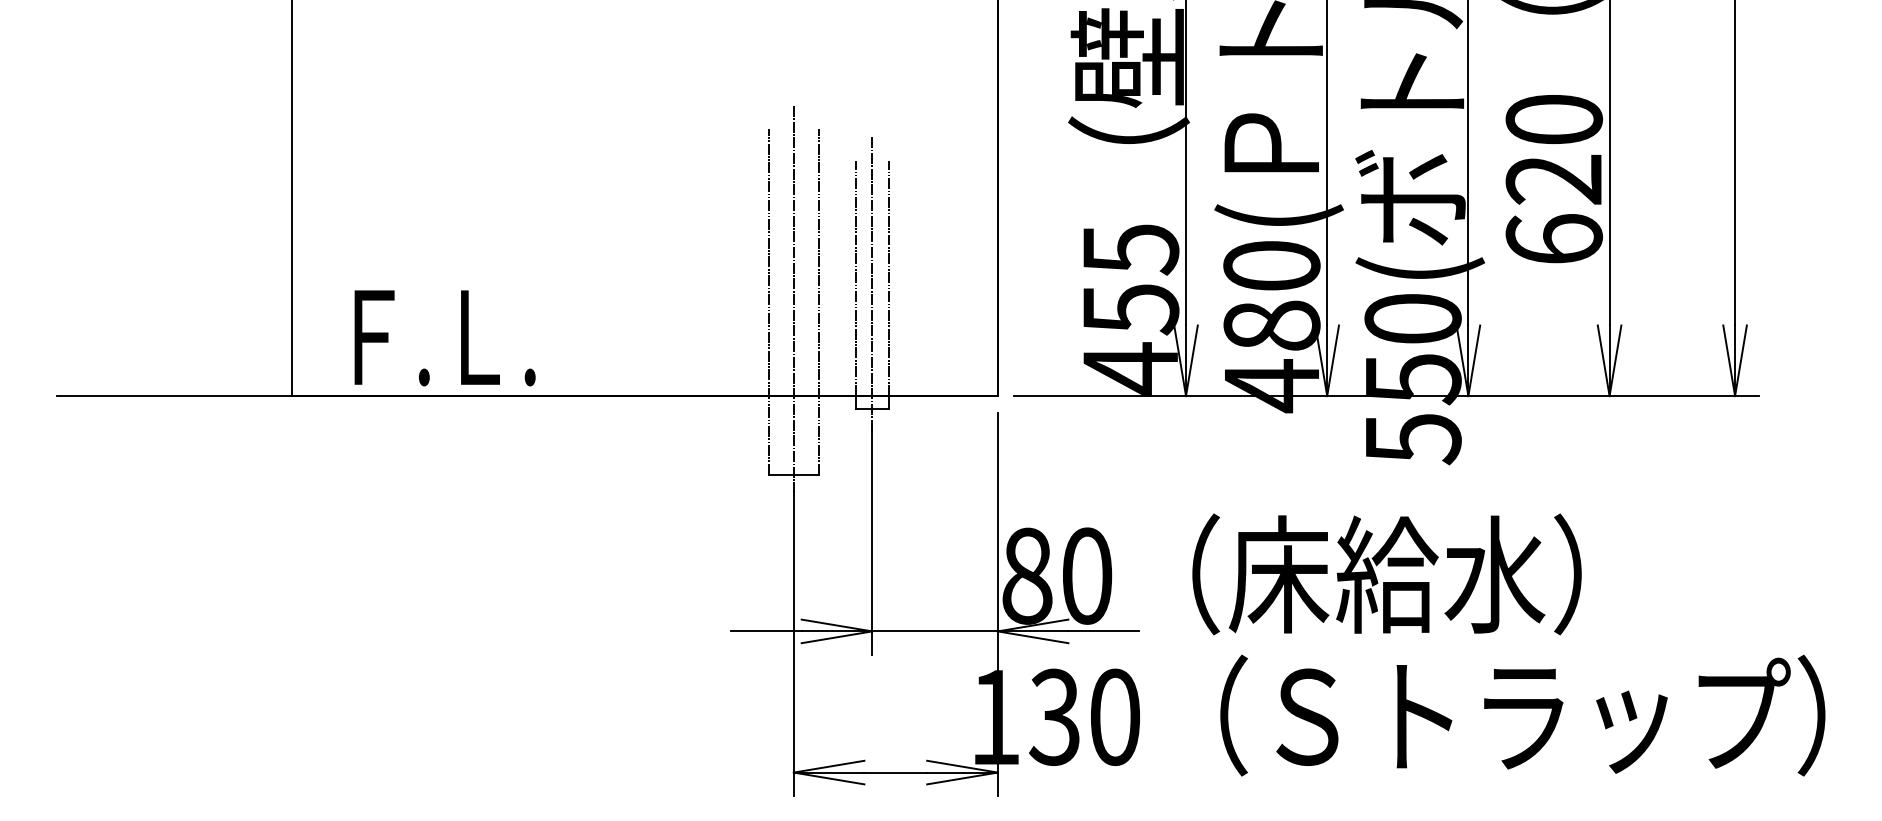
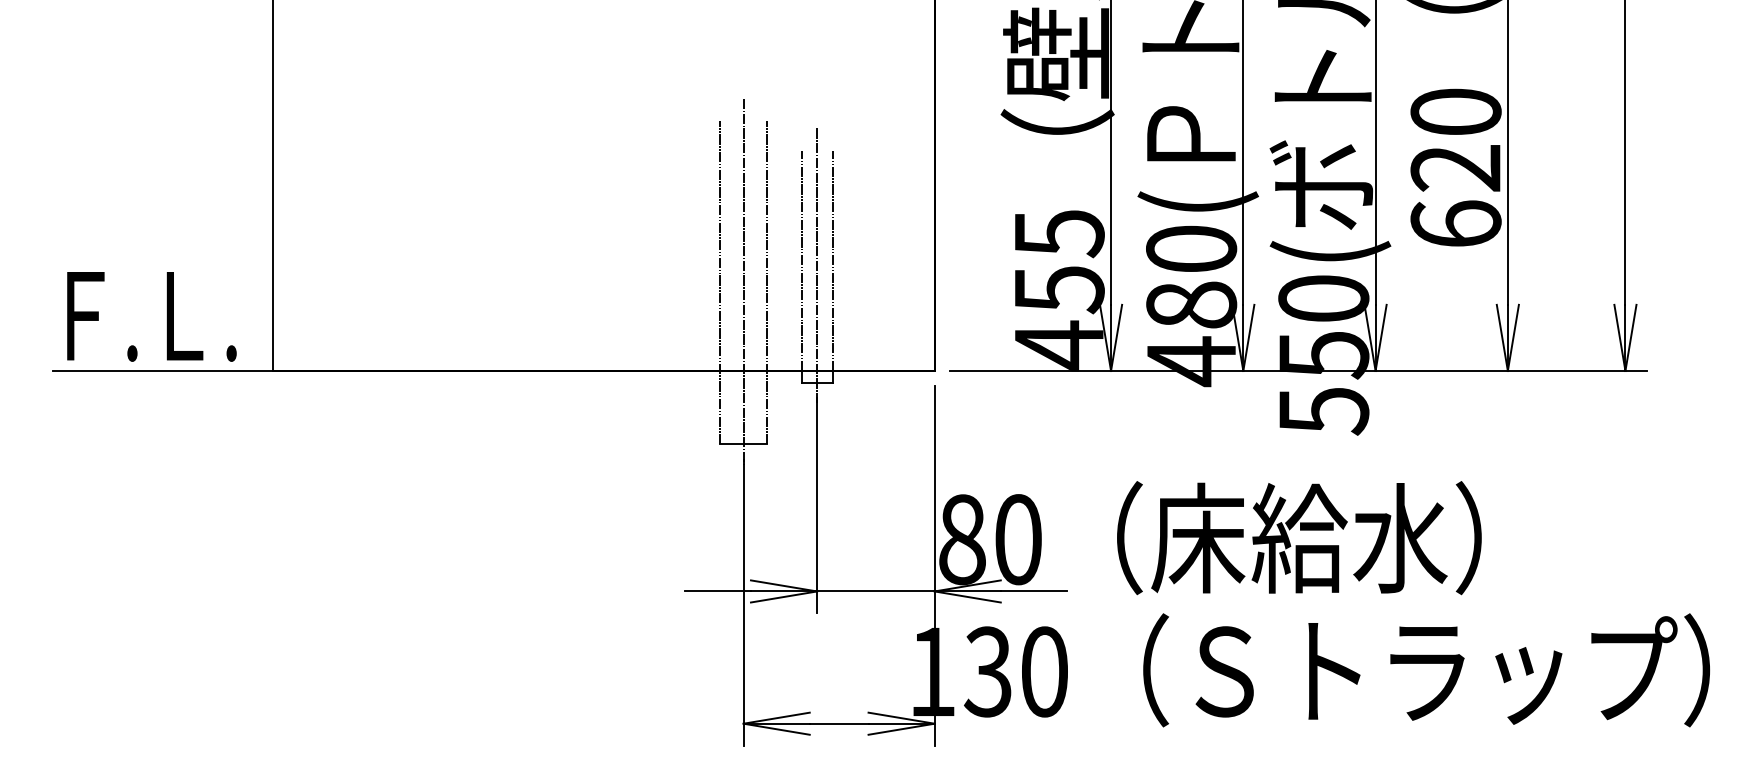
text: (444, 337) -> (151, 316), moved

